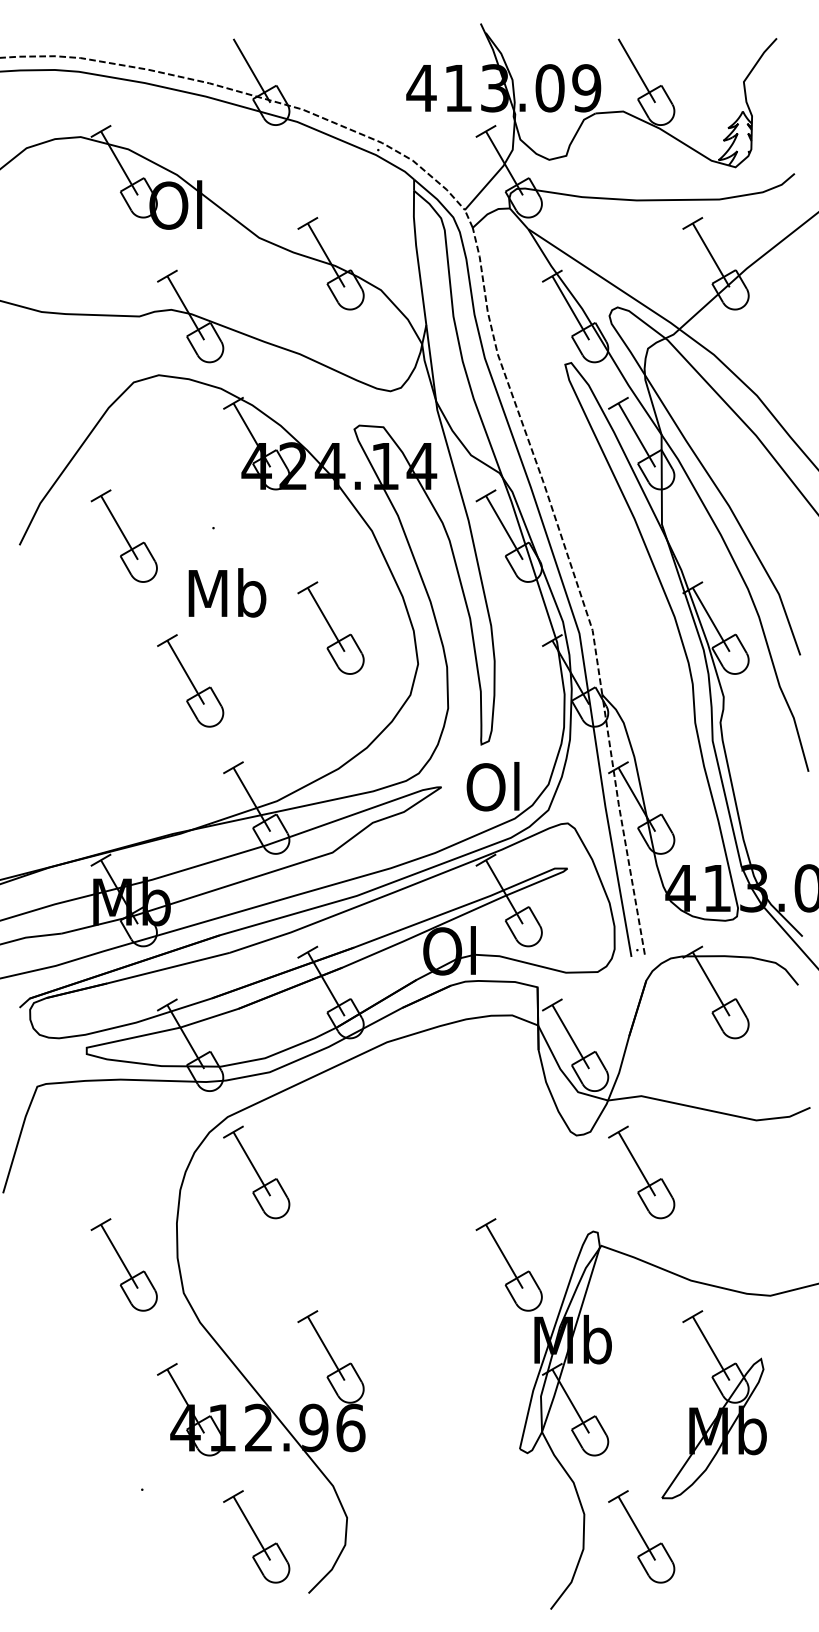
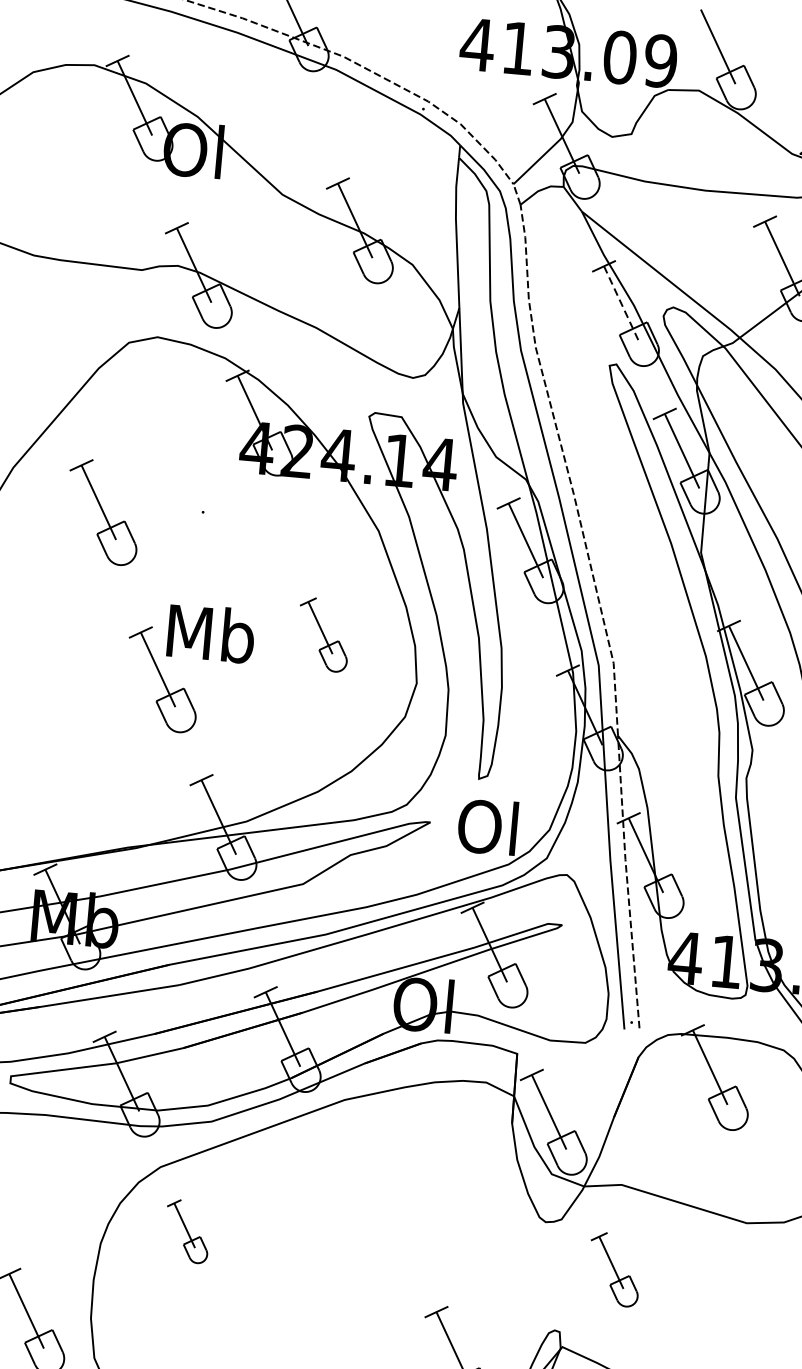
line: (570, 308) -> (620, 303), solid -> dashed
text: (227, 592) -> (211, 633), moved
part: (330, 627) -> (323, 634), size x0.7
part: (256, 1172) -> (187, 1231), size x0.6
part: (641, 1172) -> (614, 1269), size x0.7

